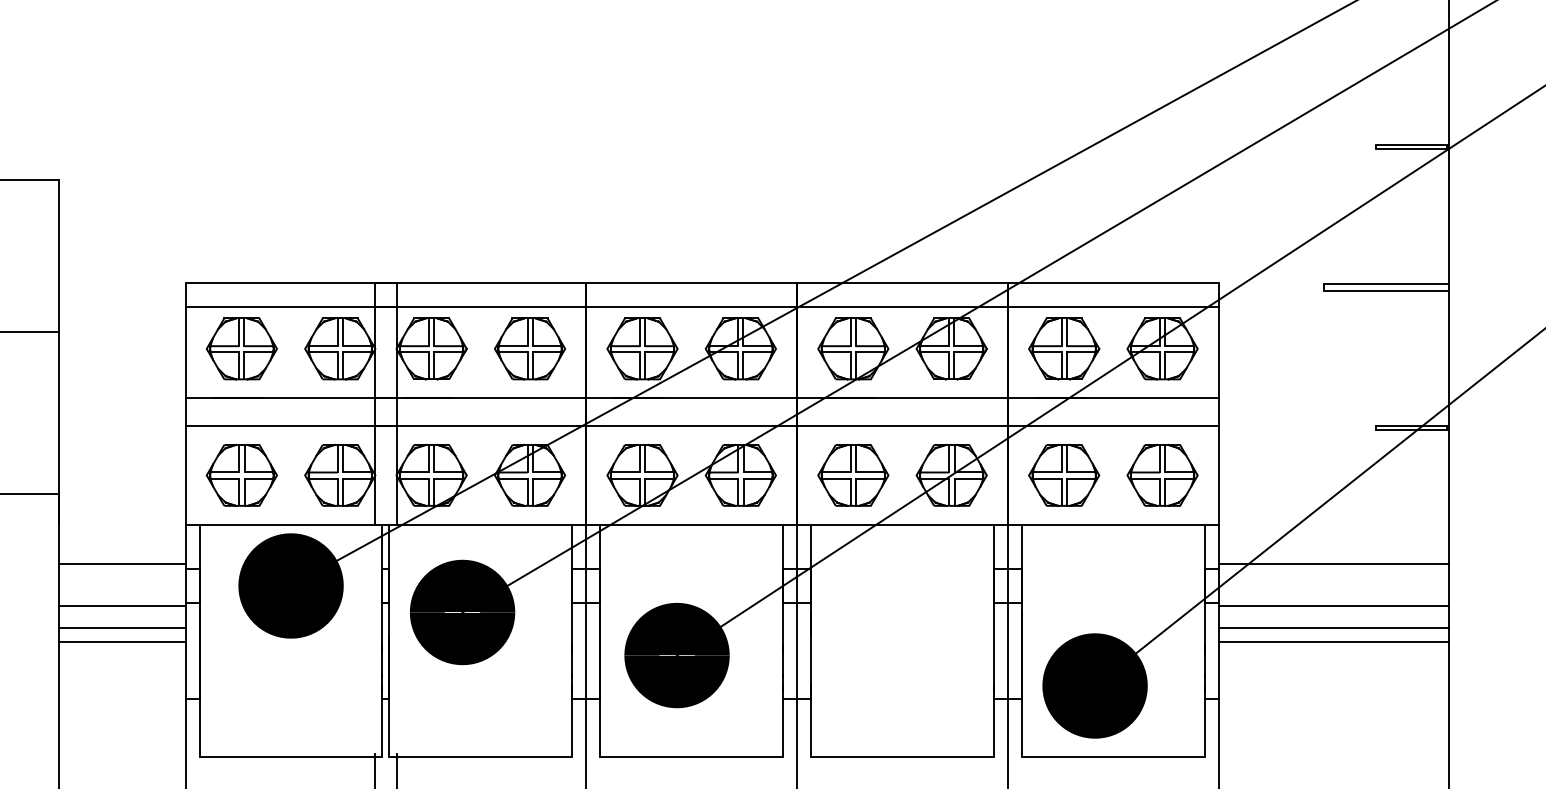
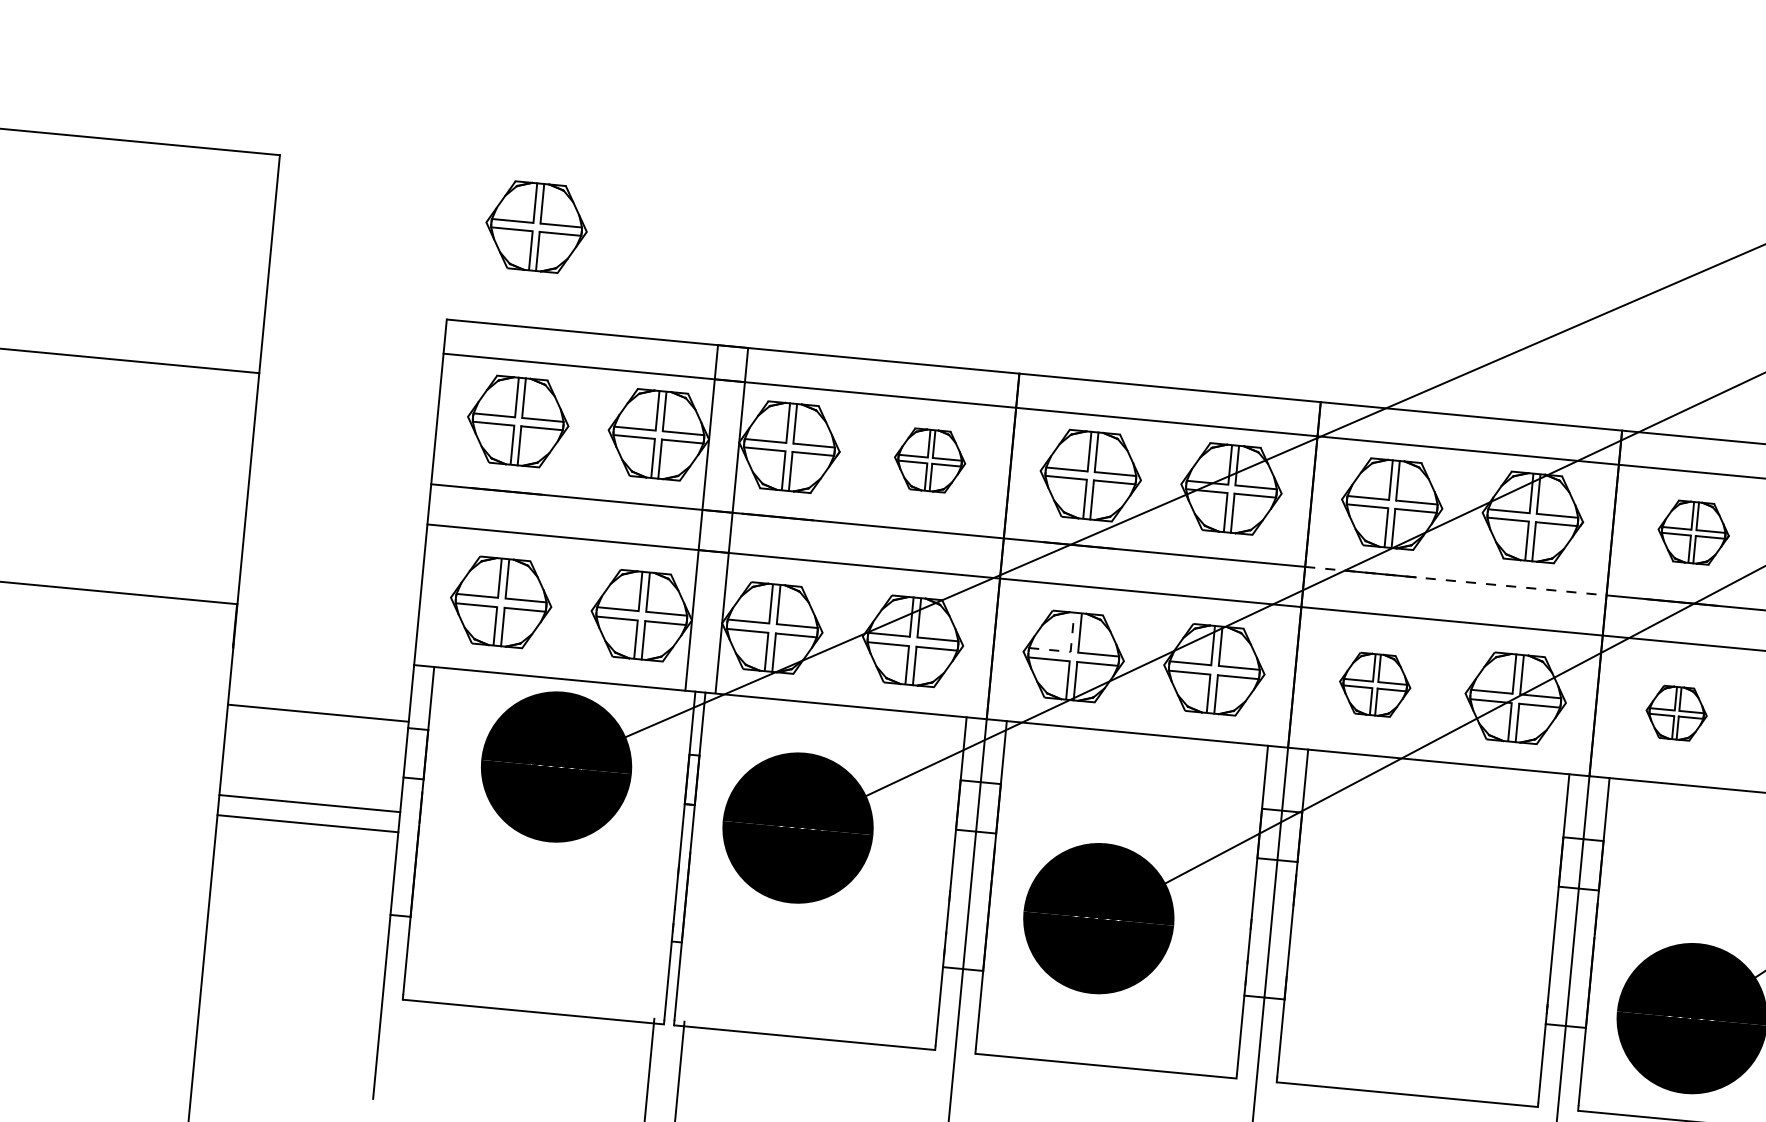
part: (241, 212) -> (536, 226), added
part: (529, 348) -> (929, 459), size x0.7
part: (1064, 348) -> (1694, 532), size x0.7
line: (903, 398) -> (1457, 581), solid -> dashed
line: (640, 472) -> (1071, 652), solid -> dashed
part: (853, 474) -> (1375, 683), size x0.7
part: (1064, 474) -> (1677, 712), size x0.6
line: (122, 606) -> (312, 773), removed

